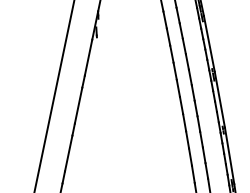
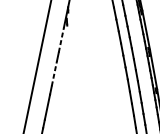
line: (88, 57) -> (61, 39), solid -> dashed
line: (78, 105) -> (54, 73), solid -> dashed

